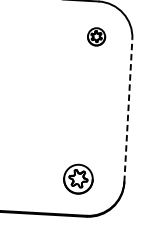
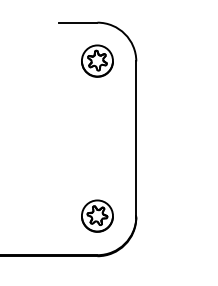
part: (96, 36) -> (97, 60), size x1.67
line: (128, 110) -> (136, 138), dashed -> solid
part: (78, 178) -> (97, 215), moved

